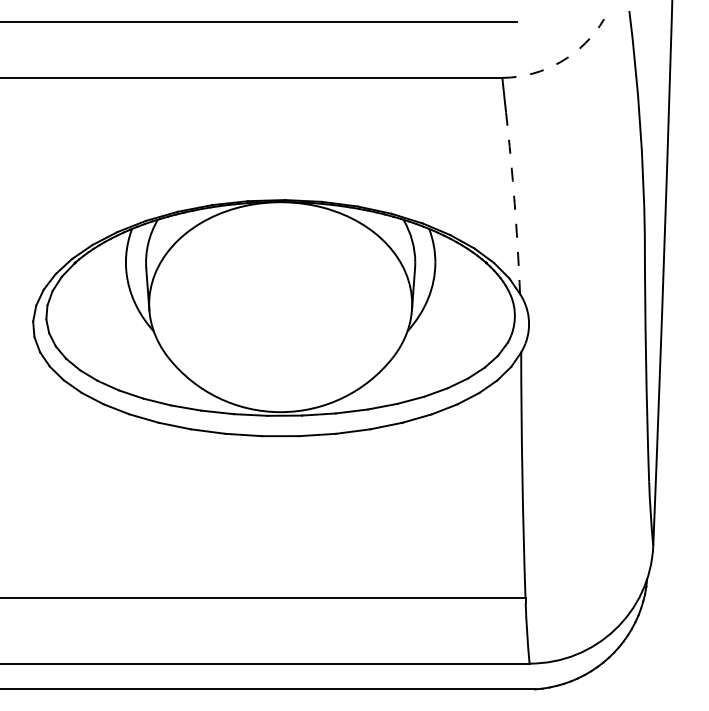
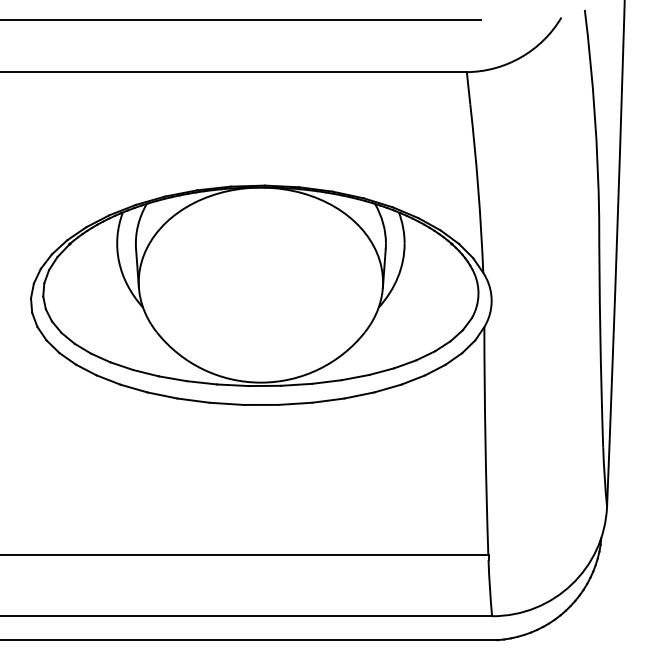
arc: (561, 62) -> (521, 57), dashed -> solid
arc: (514, 203) -> (478, 188), dashed -> solid

